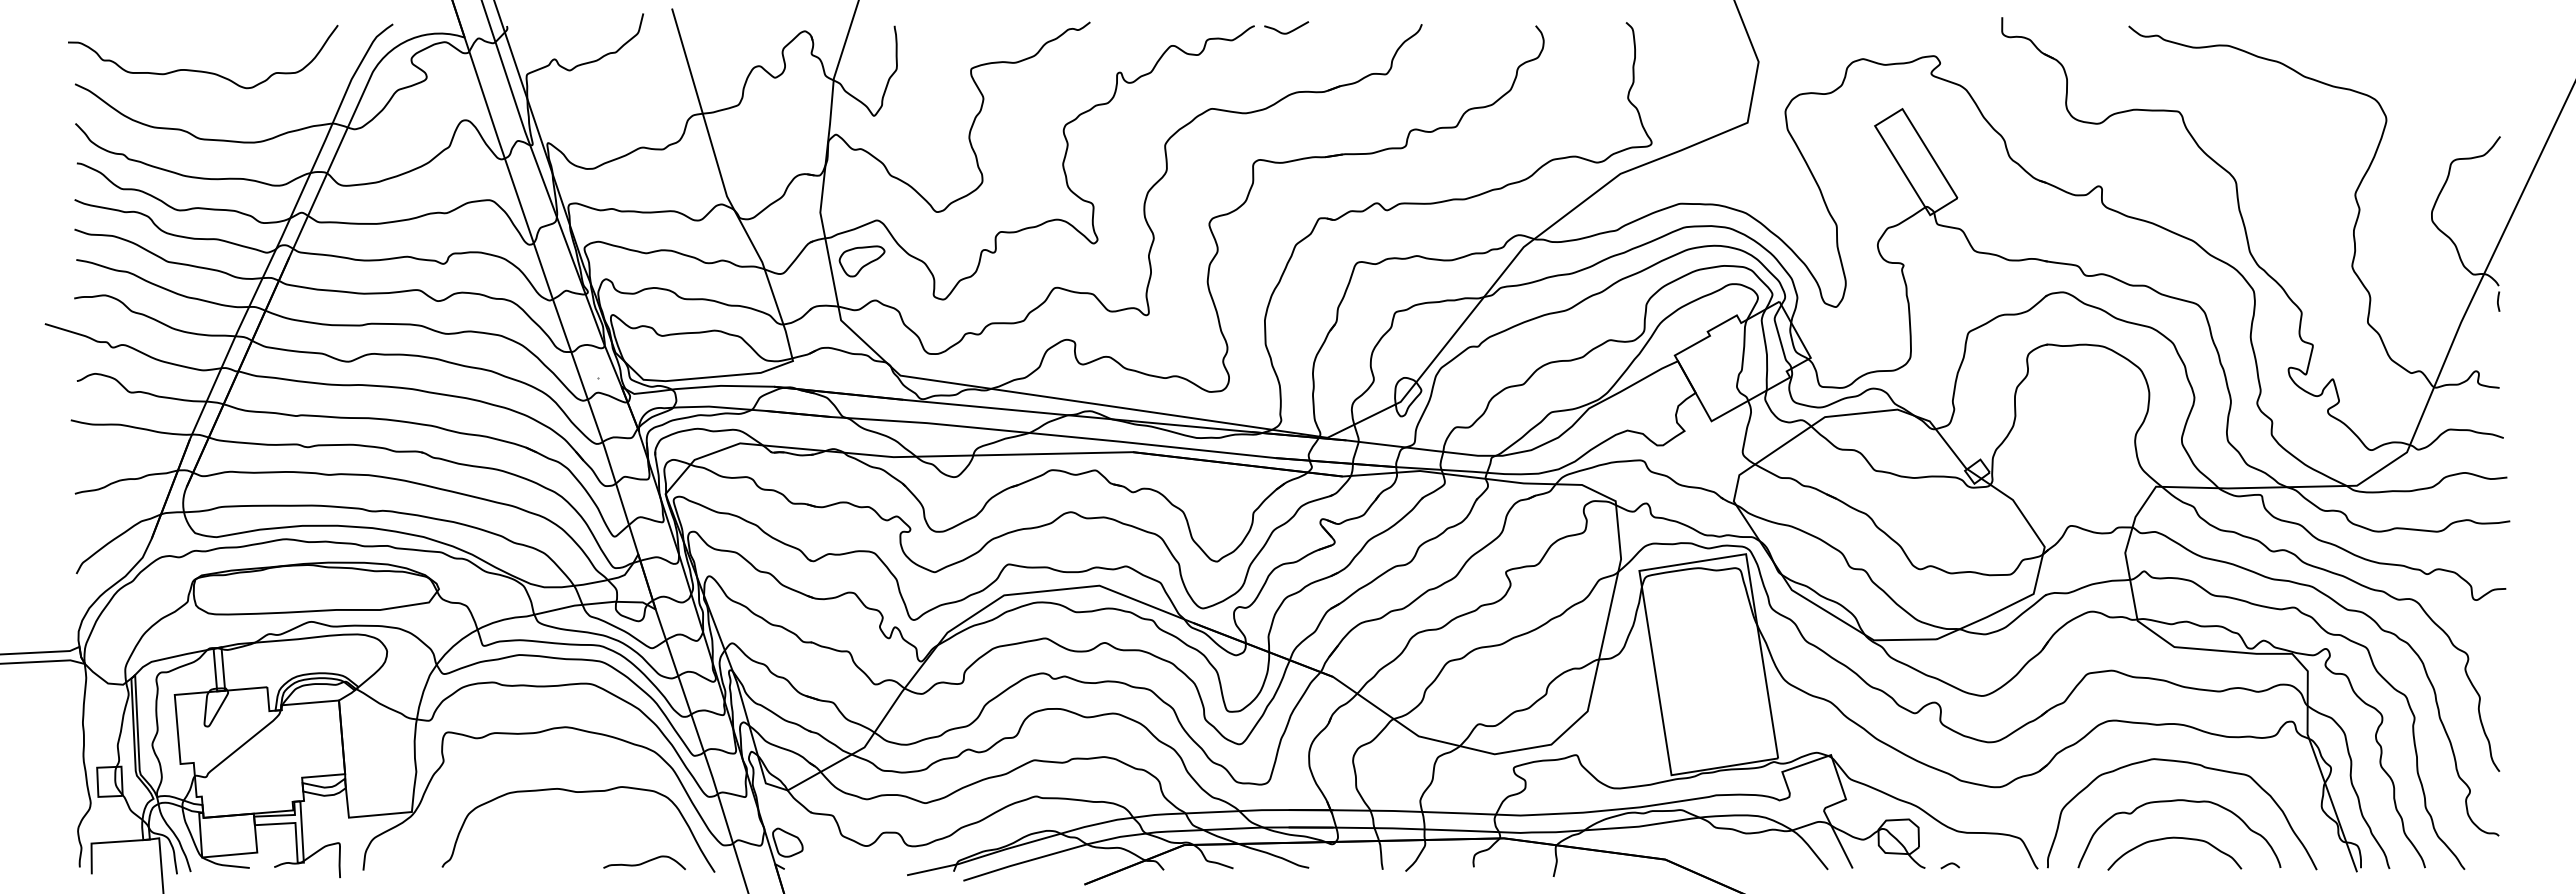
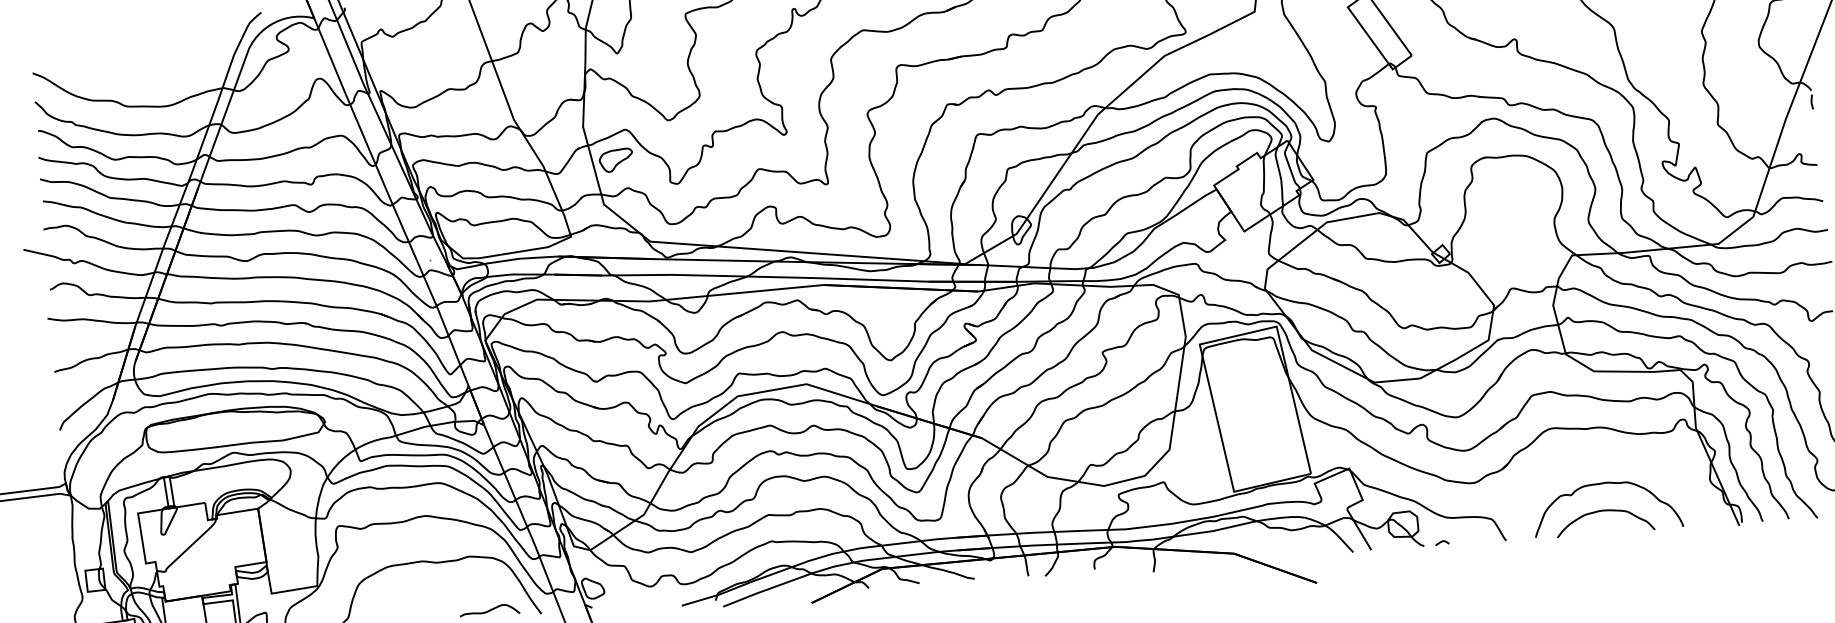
curve: (202, 70) -> (124, 56), removed
curve: (2191, 764) -> (1612, 456), removed

